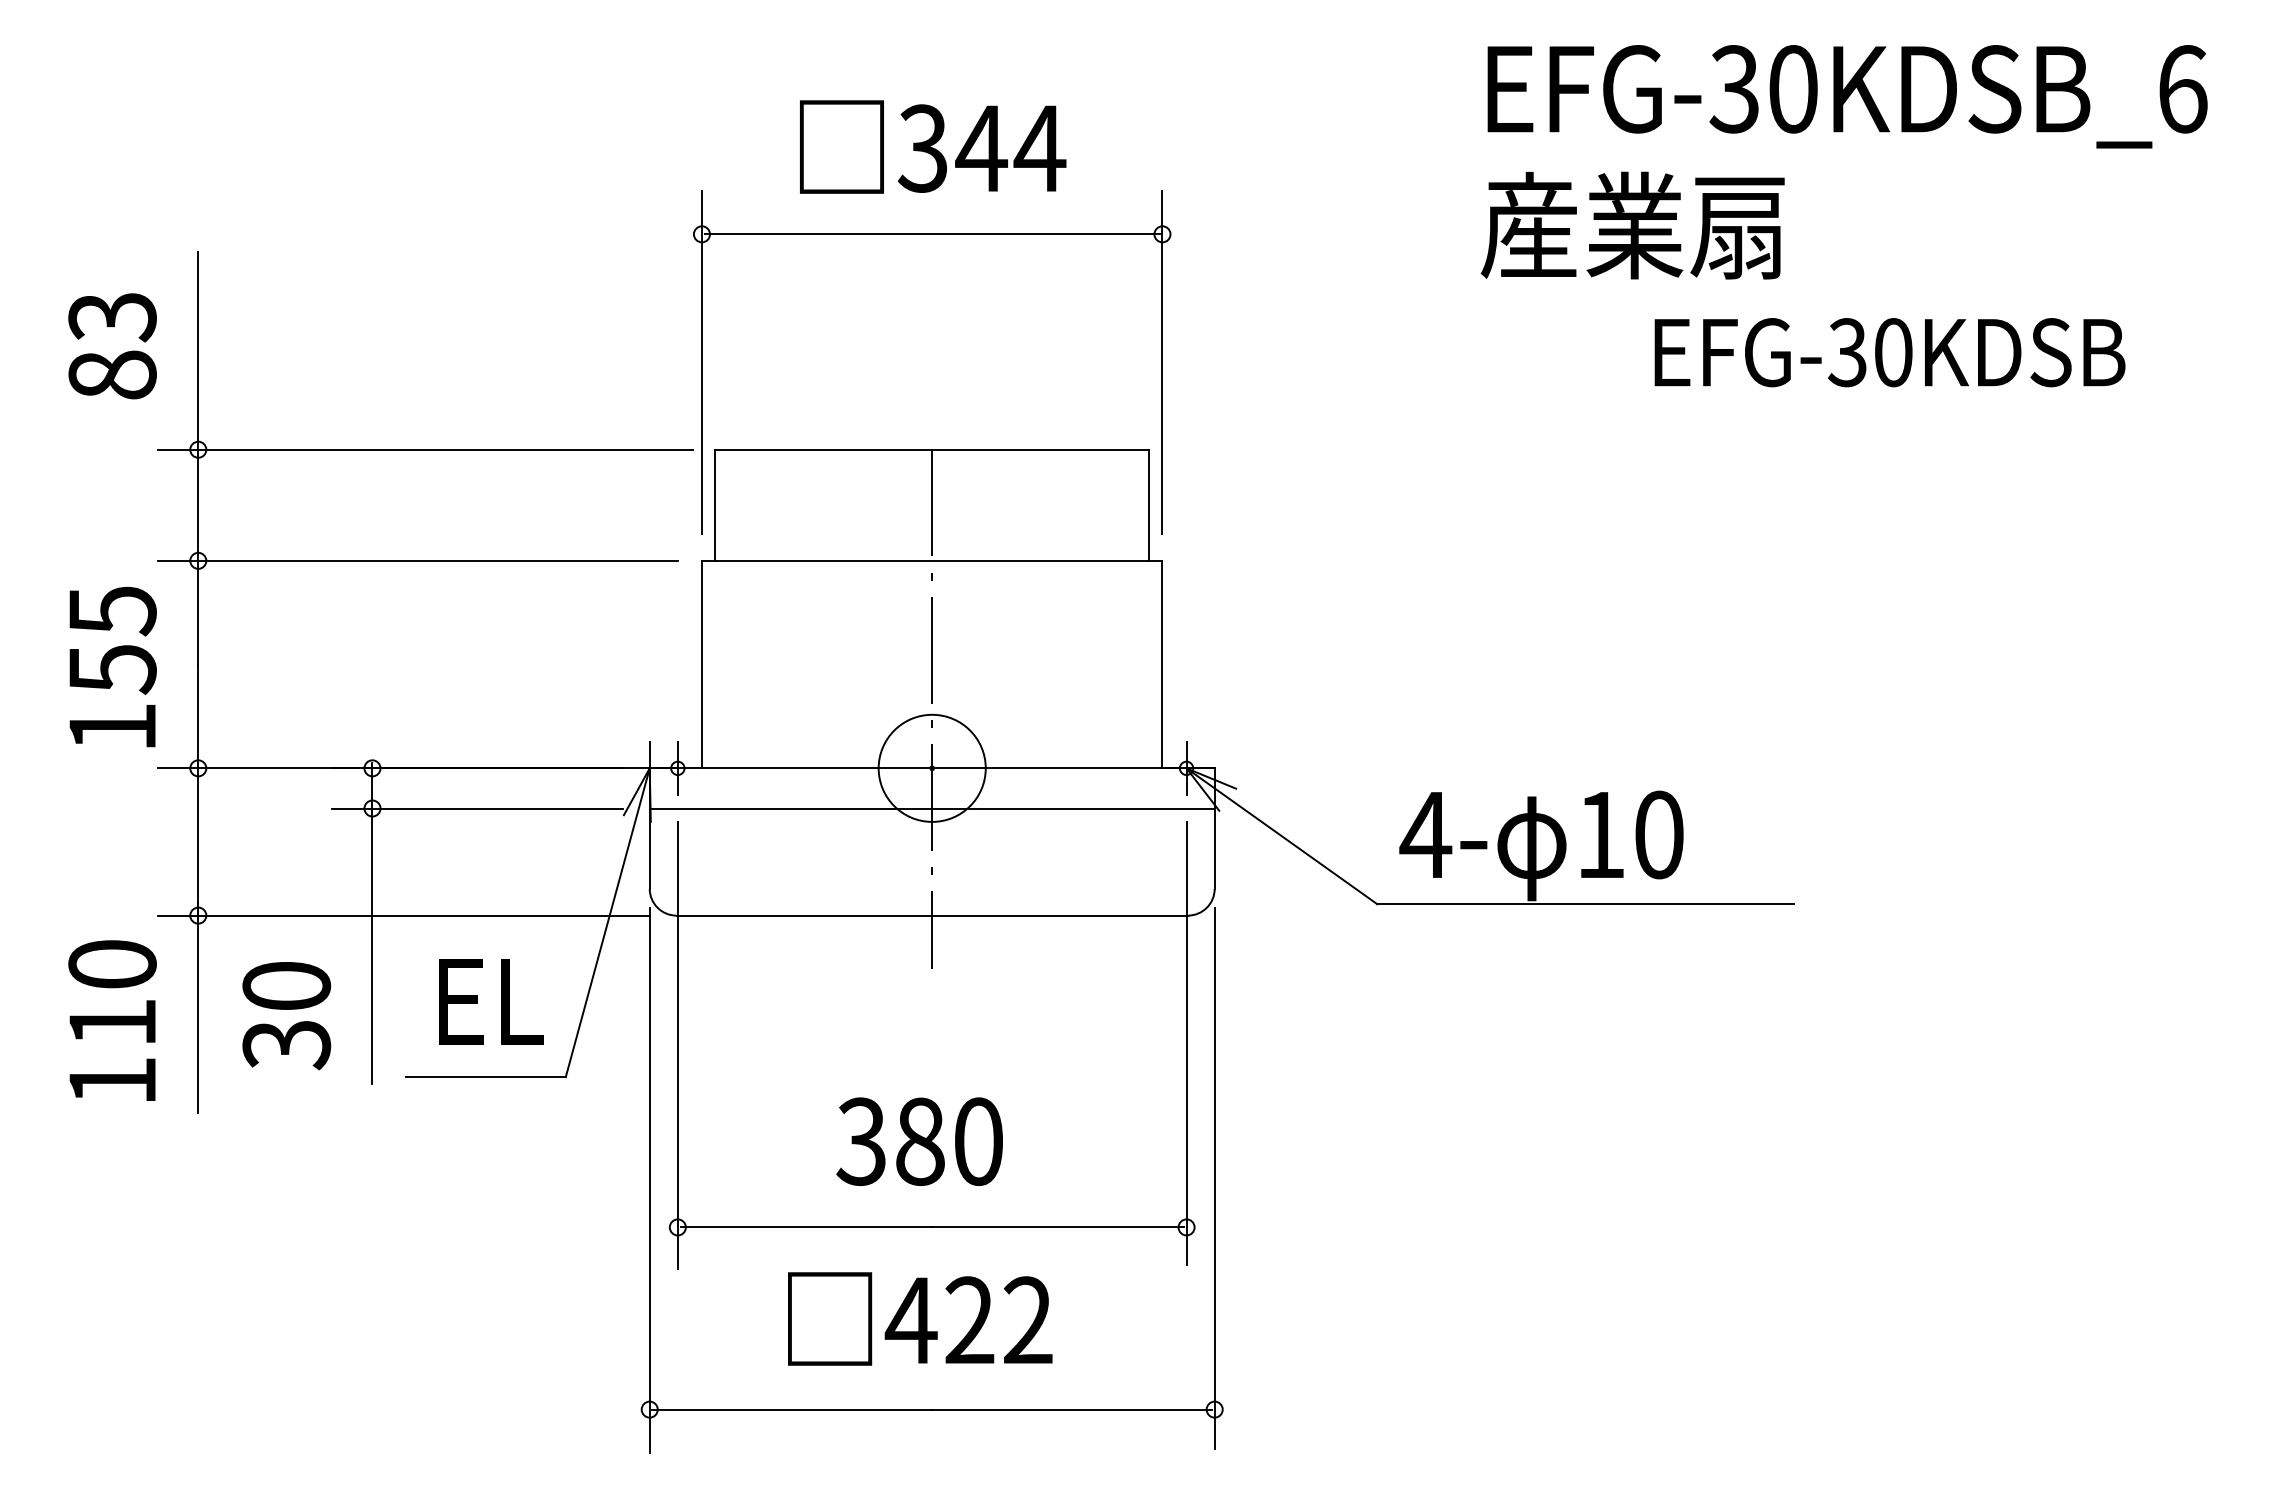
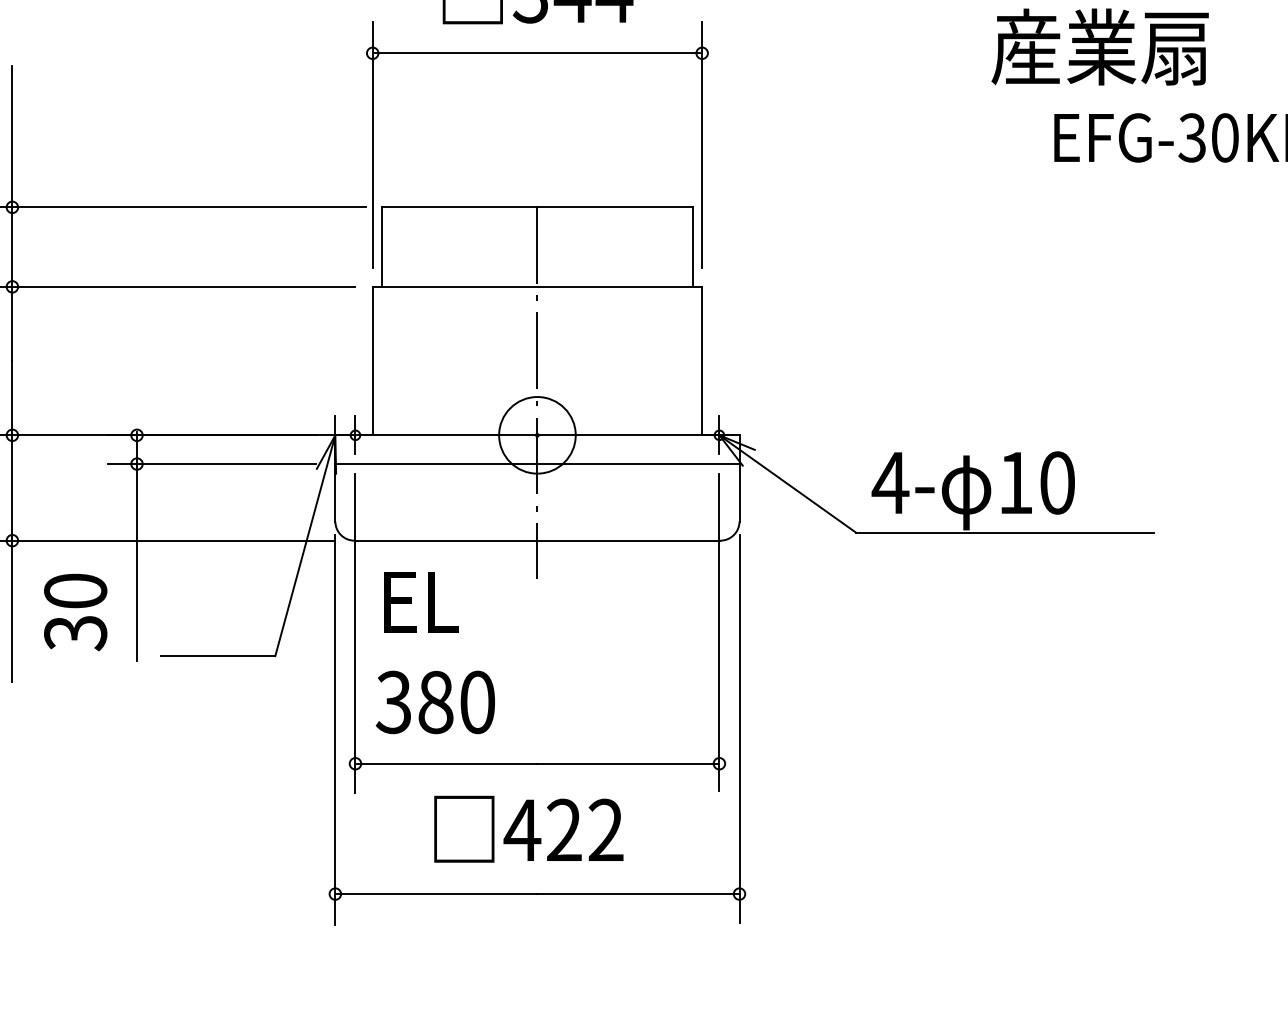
text: (1632, 225) -> (1099, 46), moved
text: (491, 1001) -> (421, 602), moved
text: (919, 1141) -> (435, 702), moved

